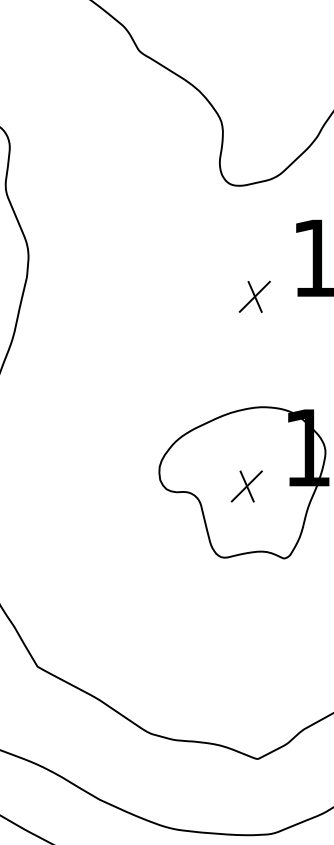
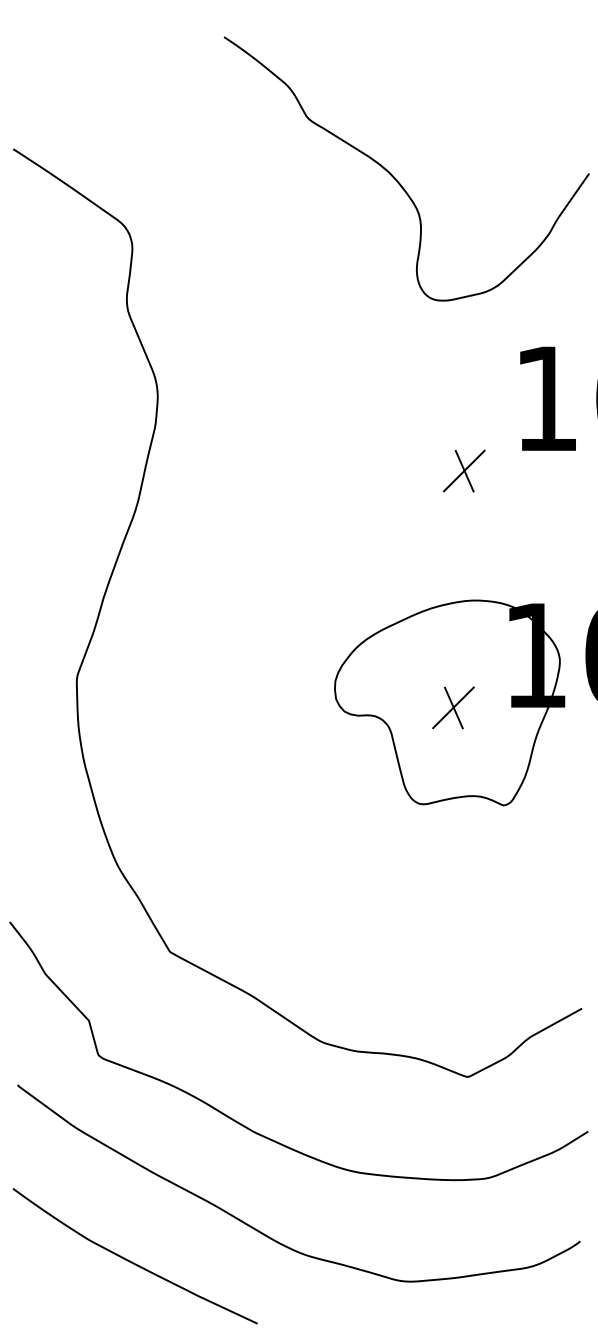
part: (254, 296) -> (463, 470), moved

